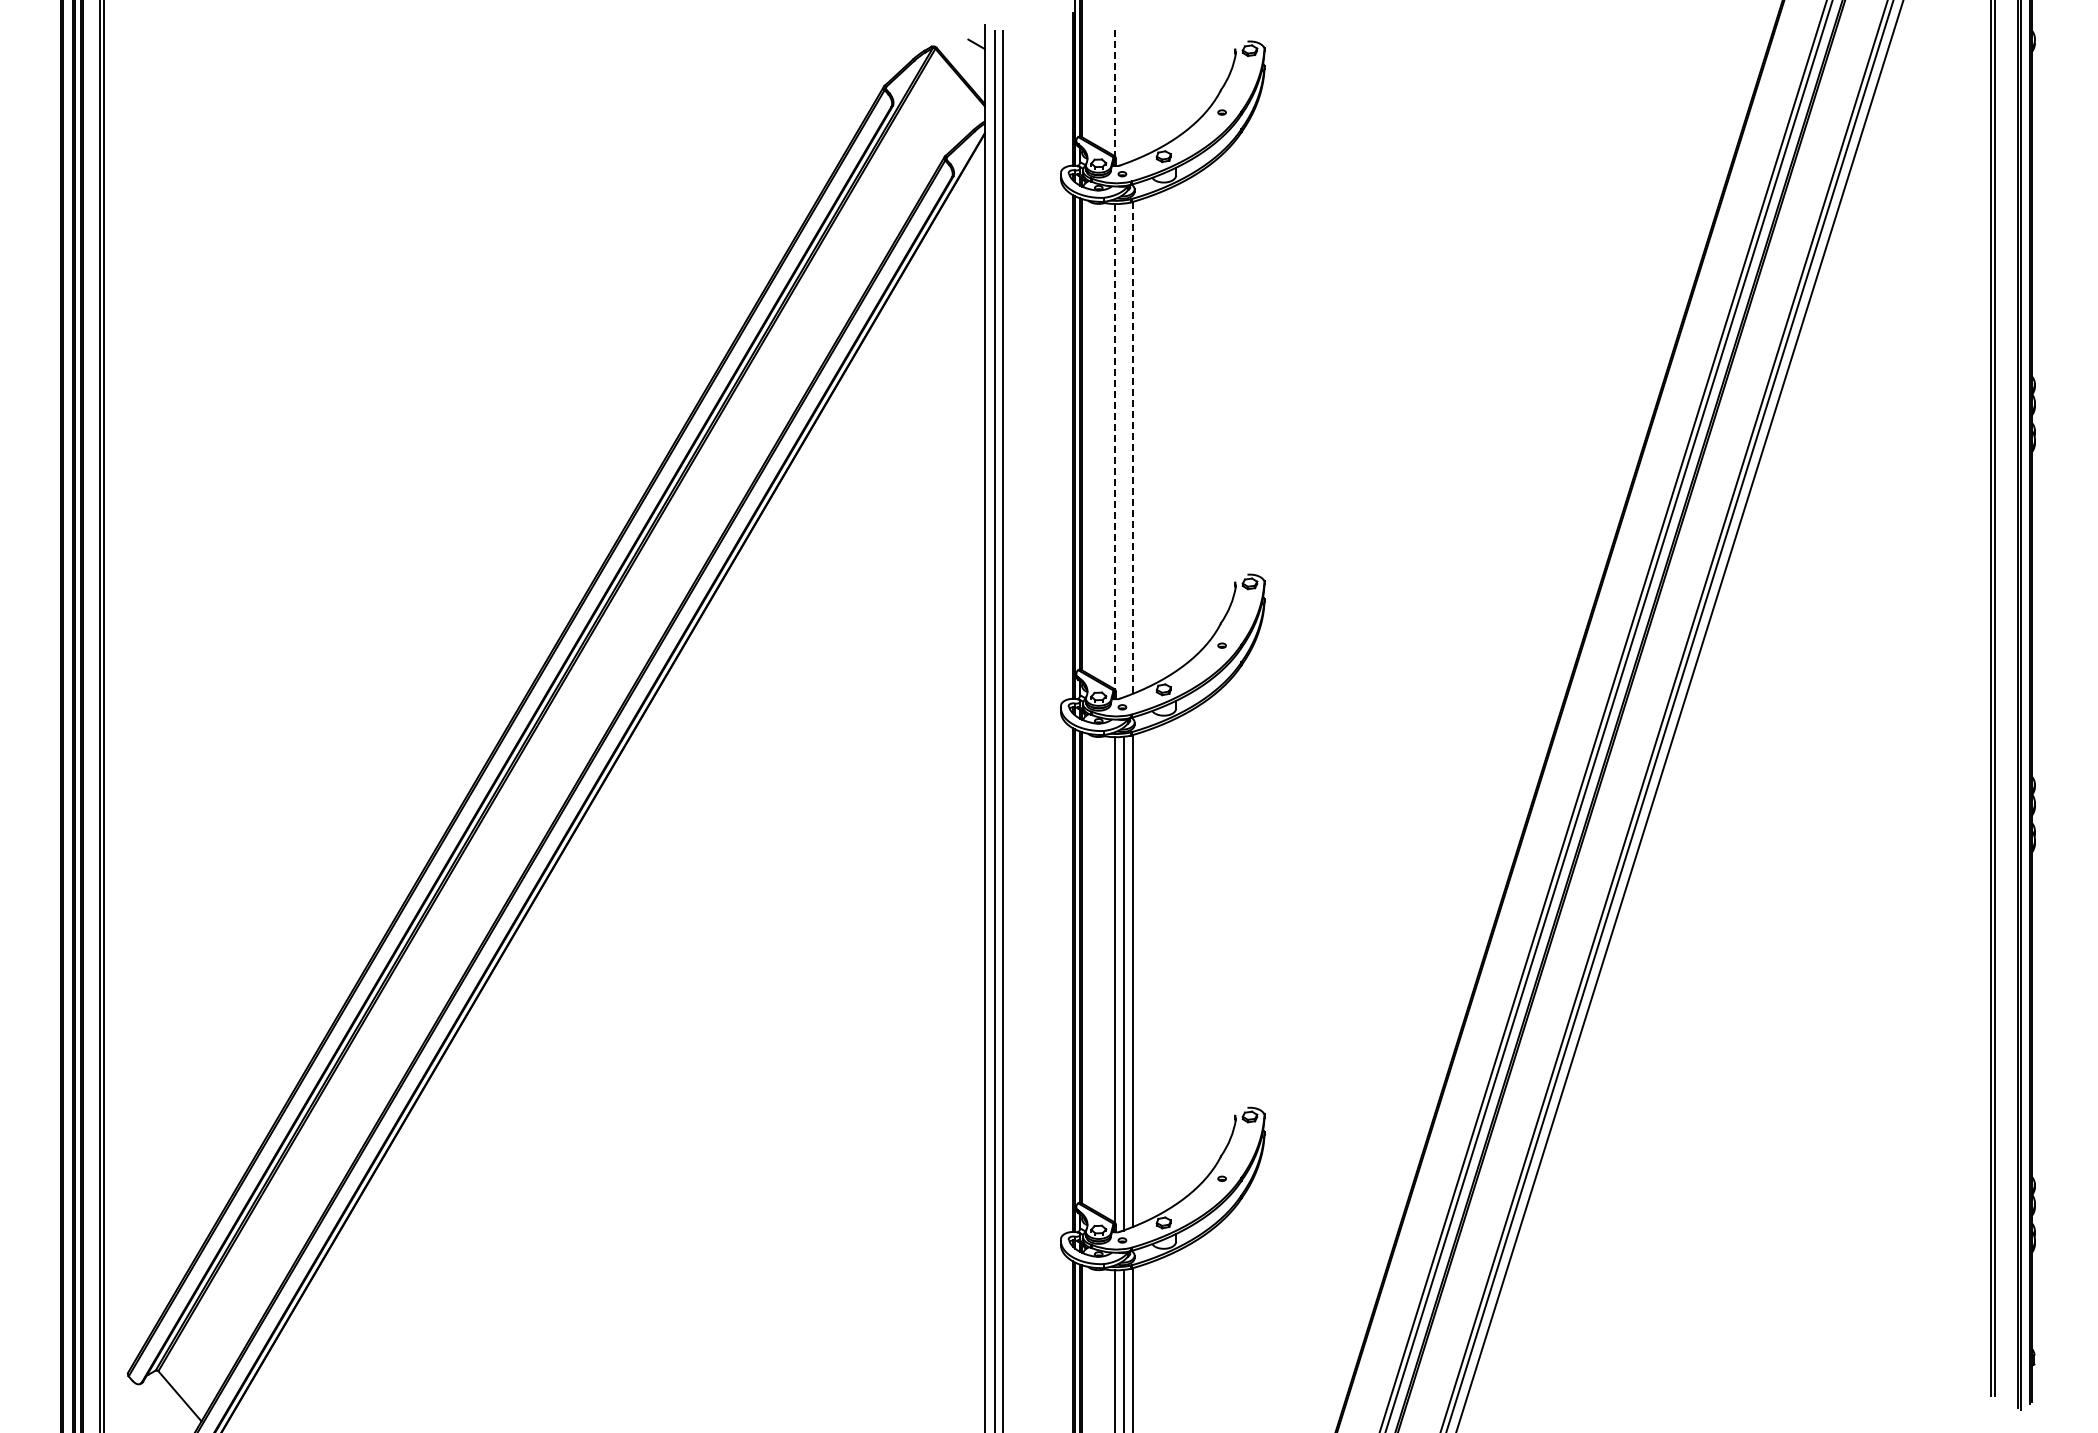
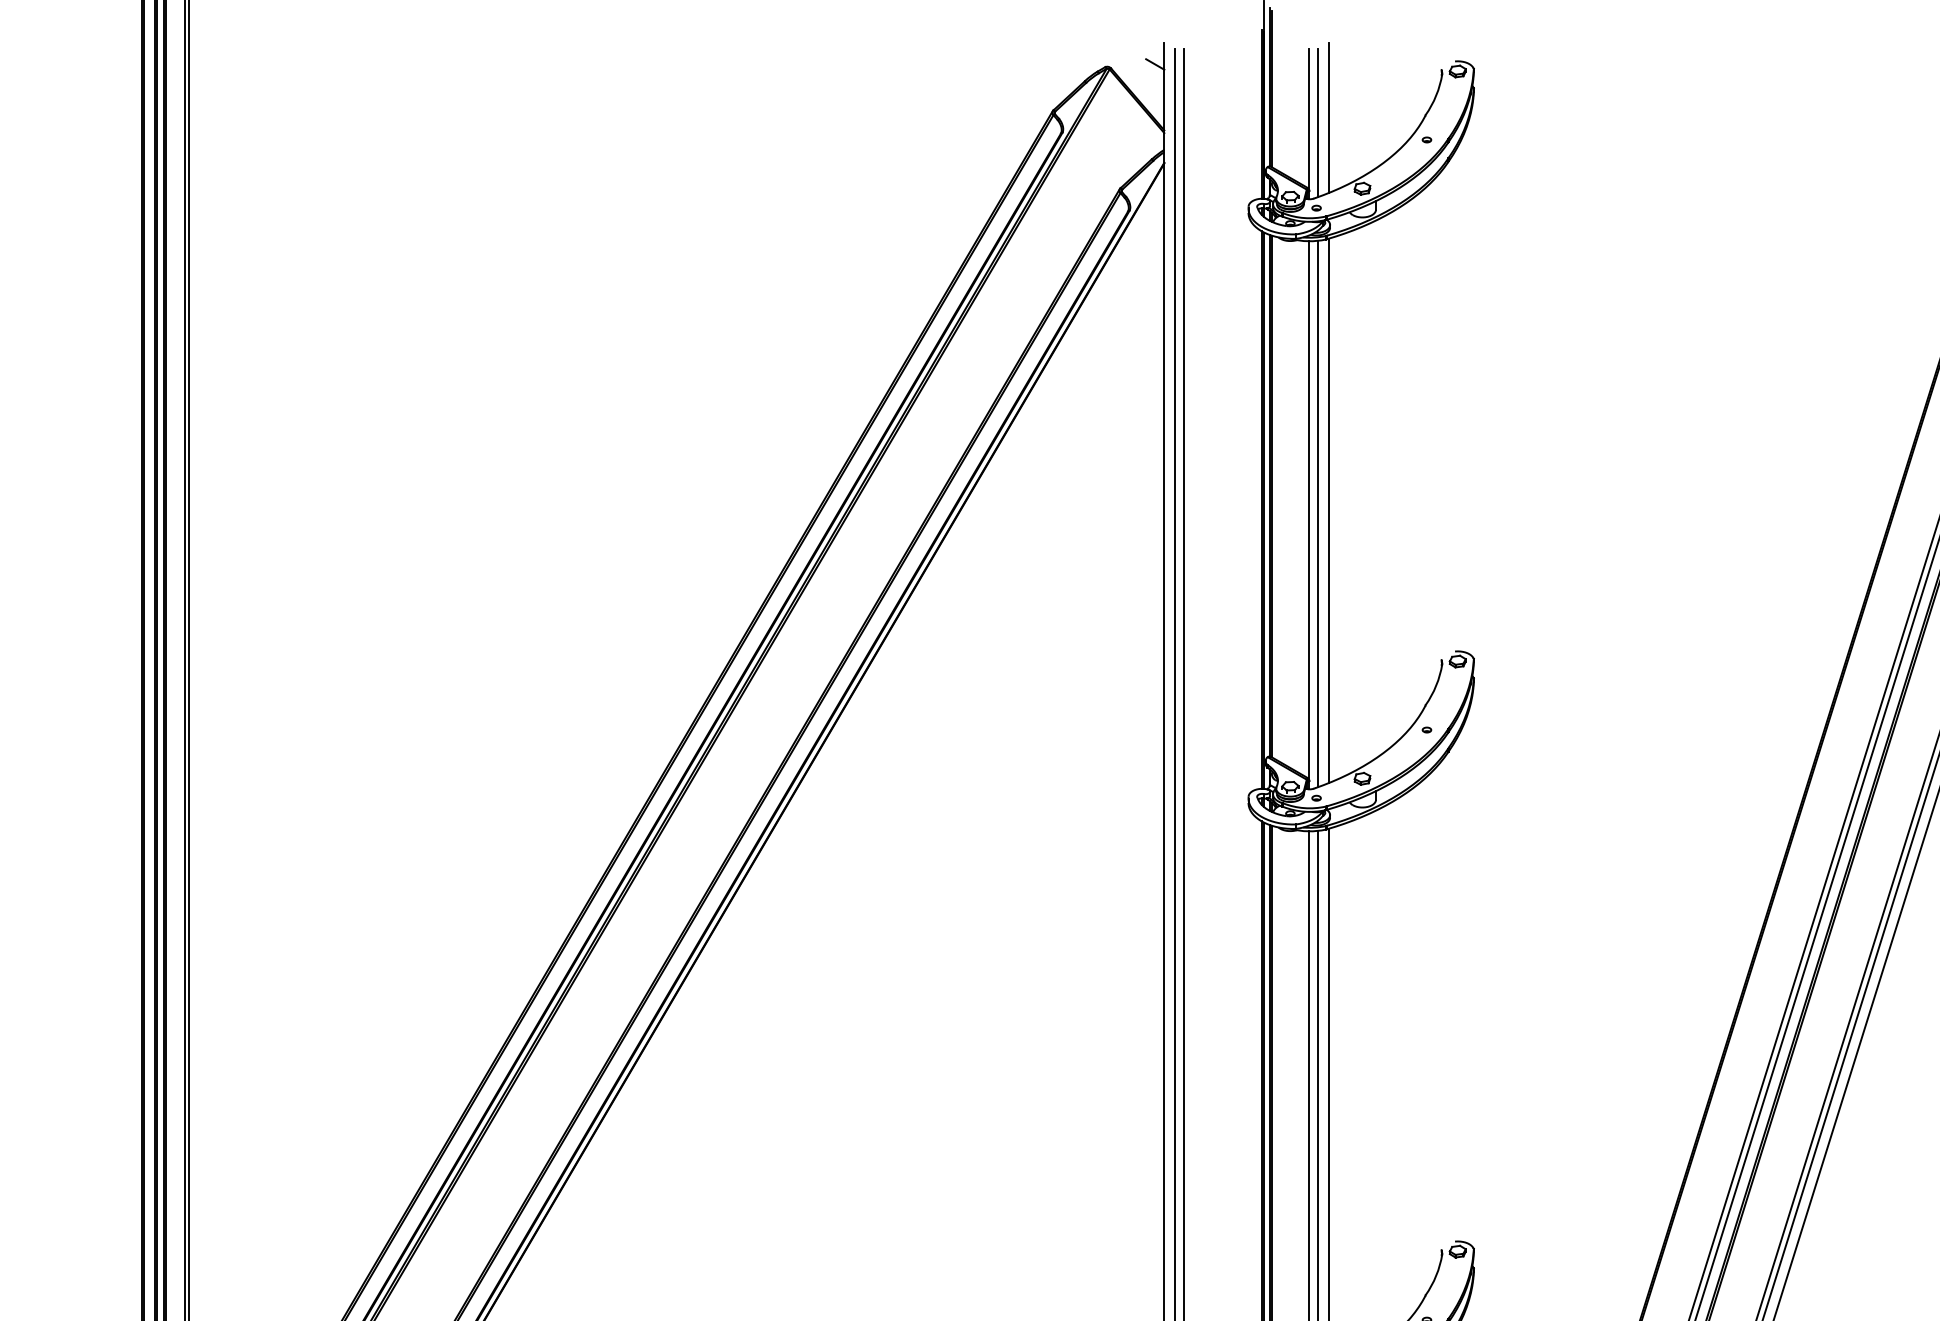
line: (1133, 92) -> (1328, 117), added
line: (1115, 93) -> (1308, 118), dashed -> solid
line: (1123, 97) -> (1317, 123), added
line: (1115, 446) -> (1308, 509), dashed -> solid
line: (1133, 447) -> (1328, 510), dashed -> solid
line: (1123, 450) -> (1317, 514), added

